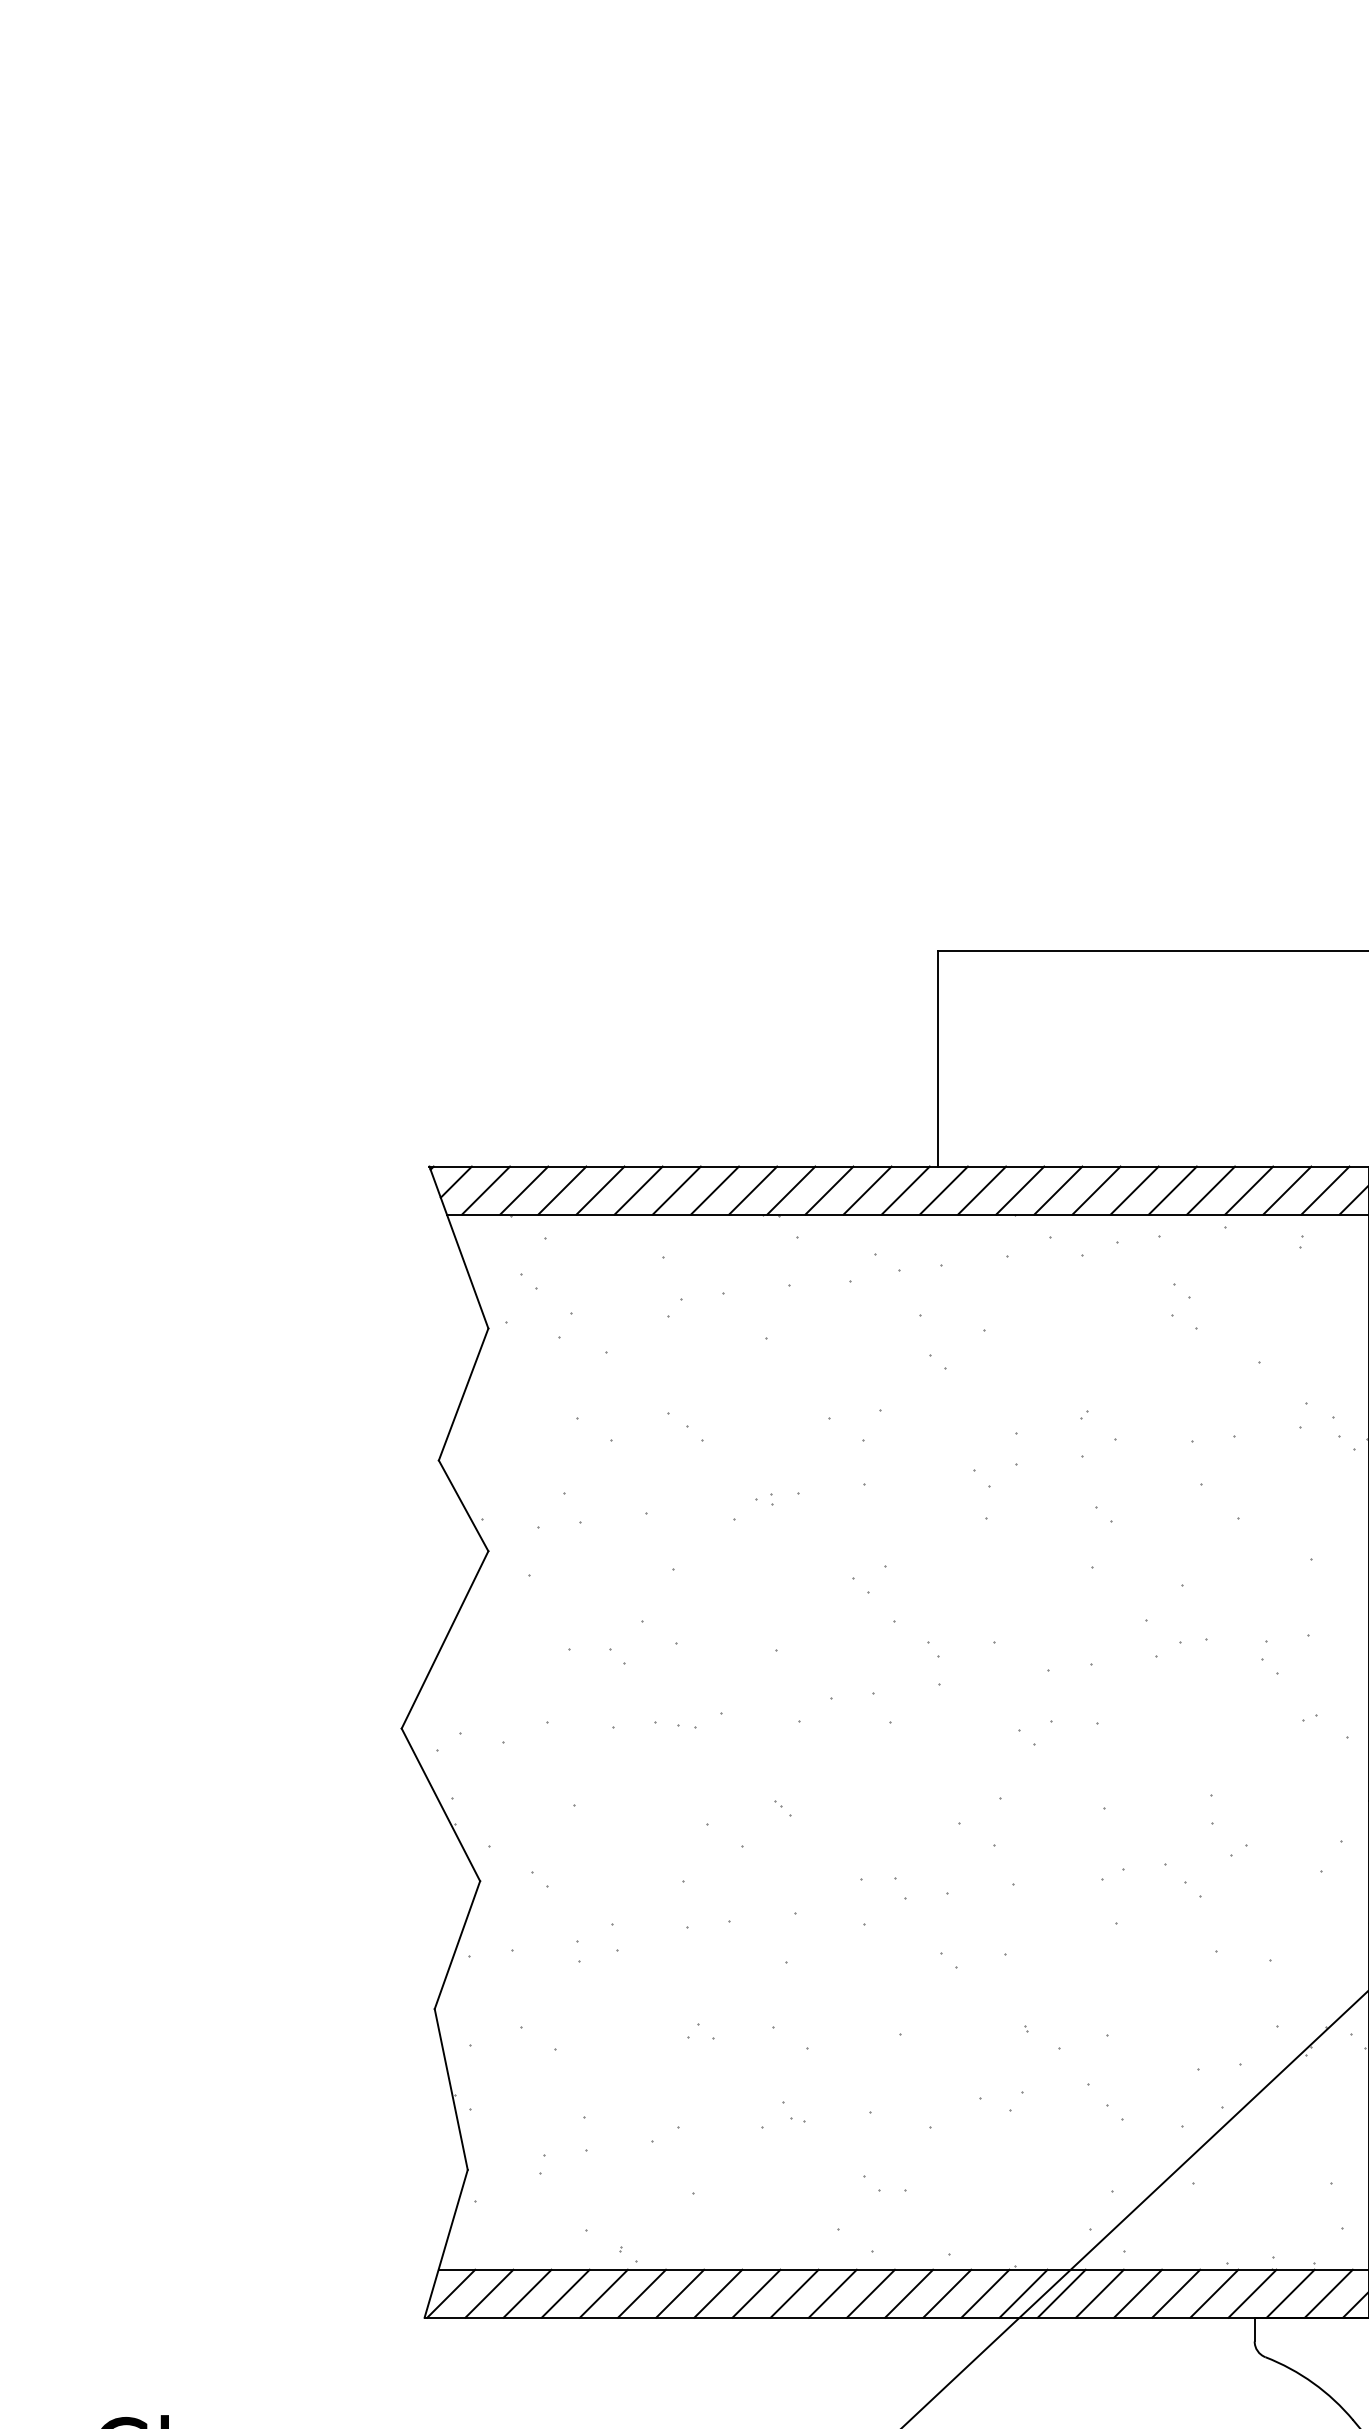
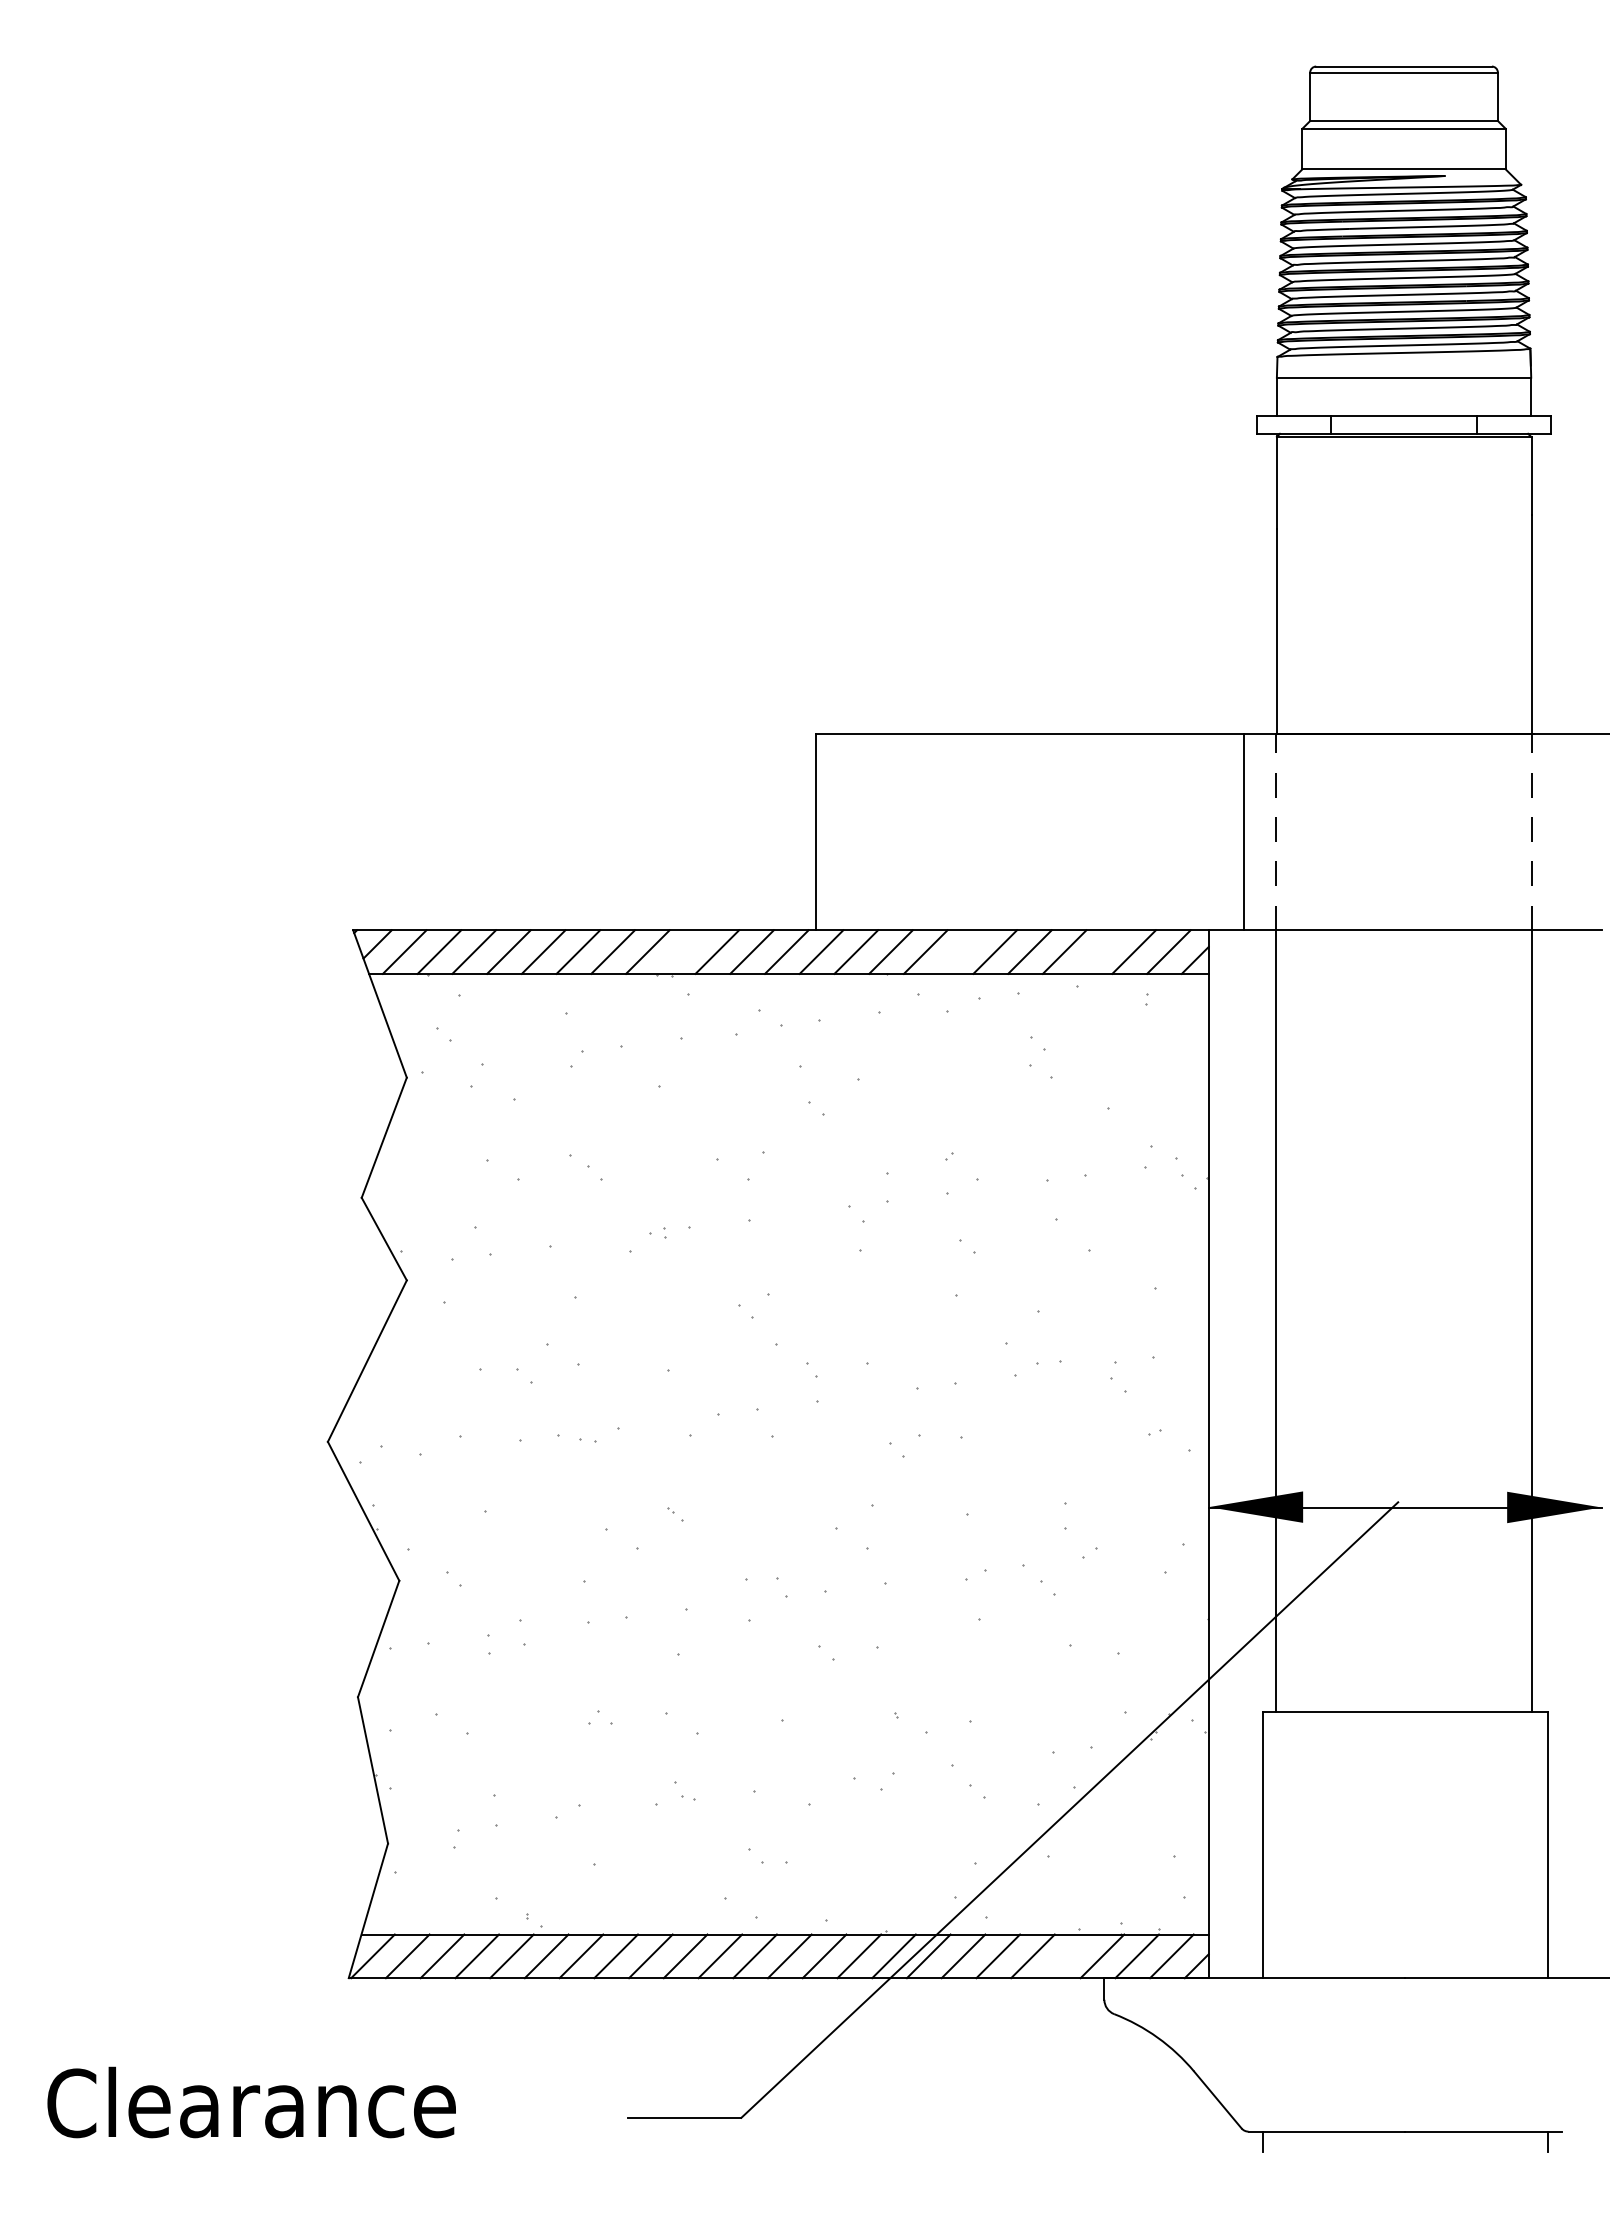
line: (791, 1189) -> (682, 951), removed
line: (1096, 1189) -> (960, 951), removed
line: (1249, 1189) -> (1099, 951), removed
line: (1214, 2293) -> (1067, 1956), removed

